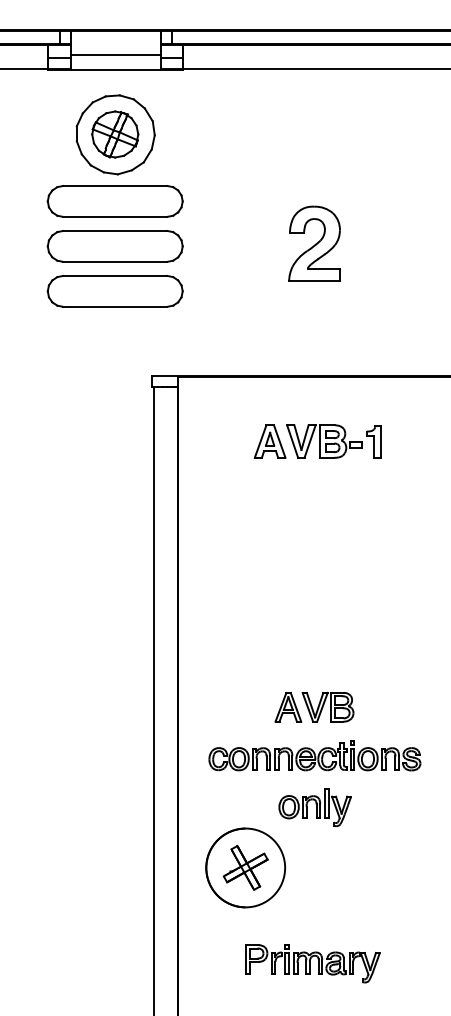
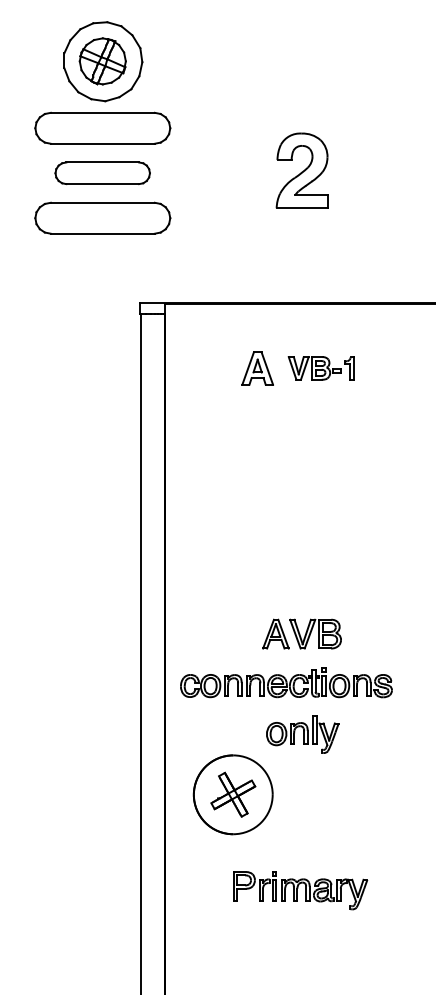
part: (114, 246) -> (102, 173), size x0.7
part: (333, 441) -> (321, 368), size x0.7
part: (314, 755) -> (286, 682), moved

